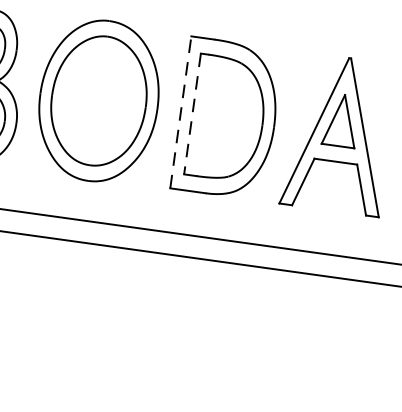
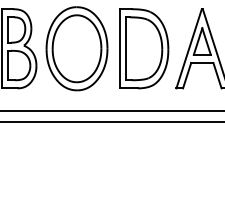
line: (180, 111) -> (119, 48), dashed -> solid
line: (191, 115) -> (125, 49), dashed -> solid

